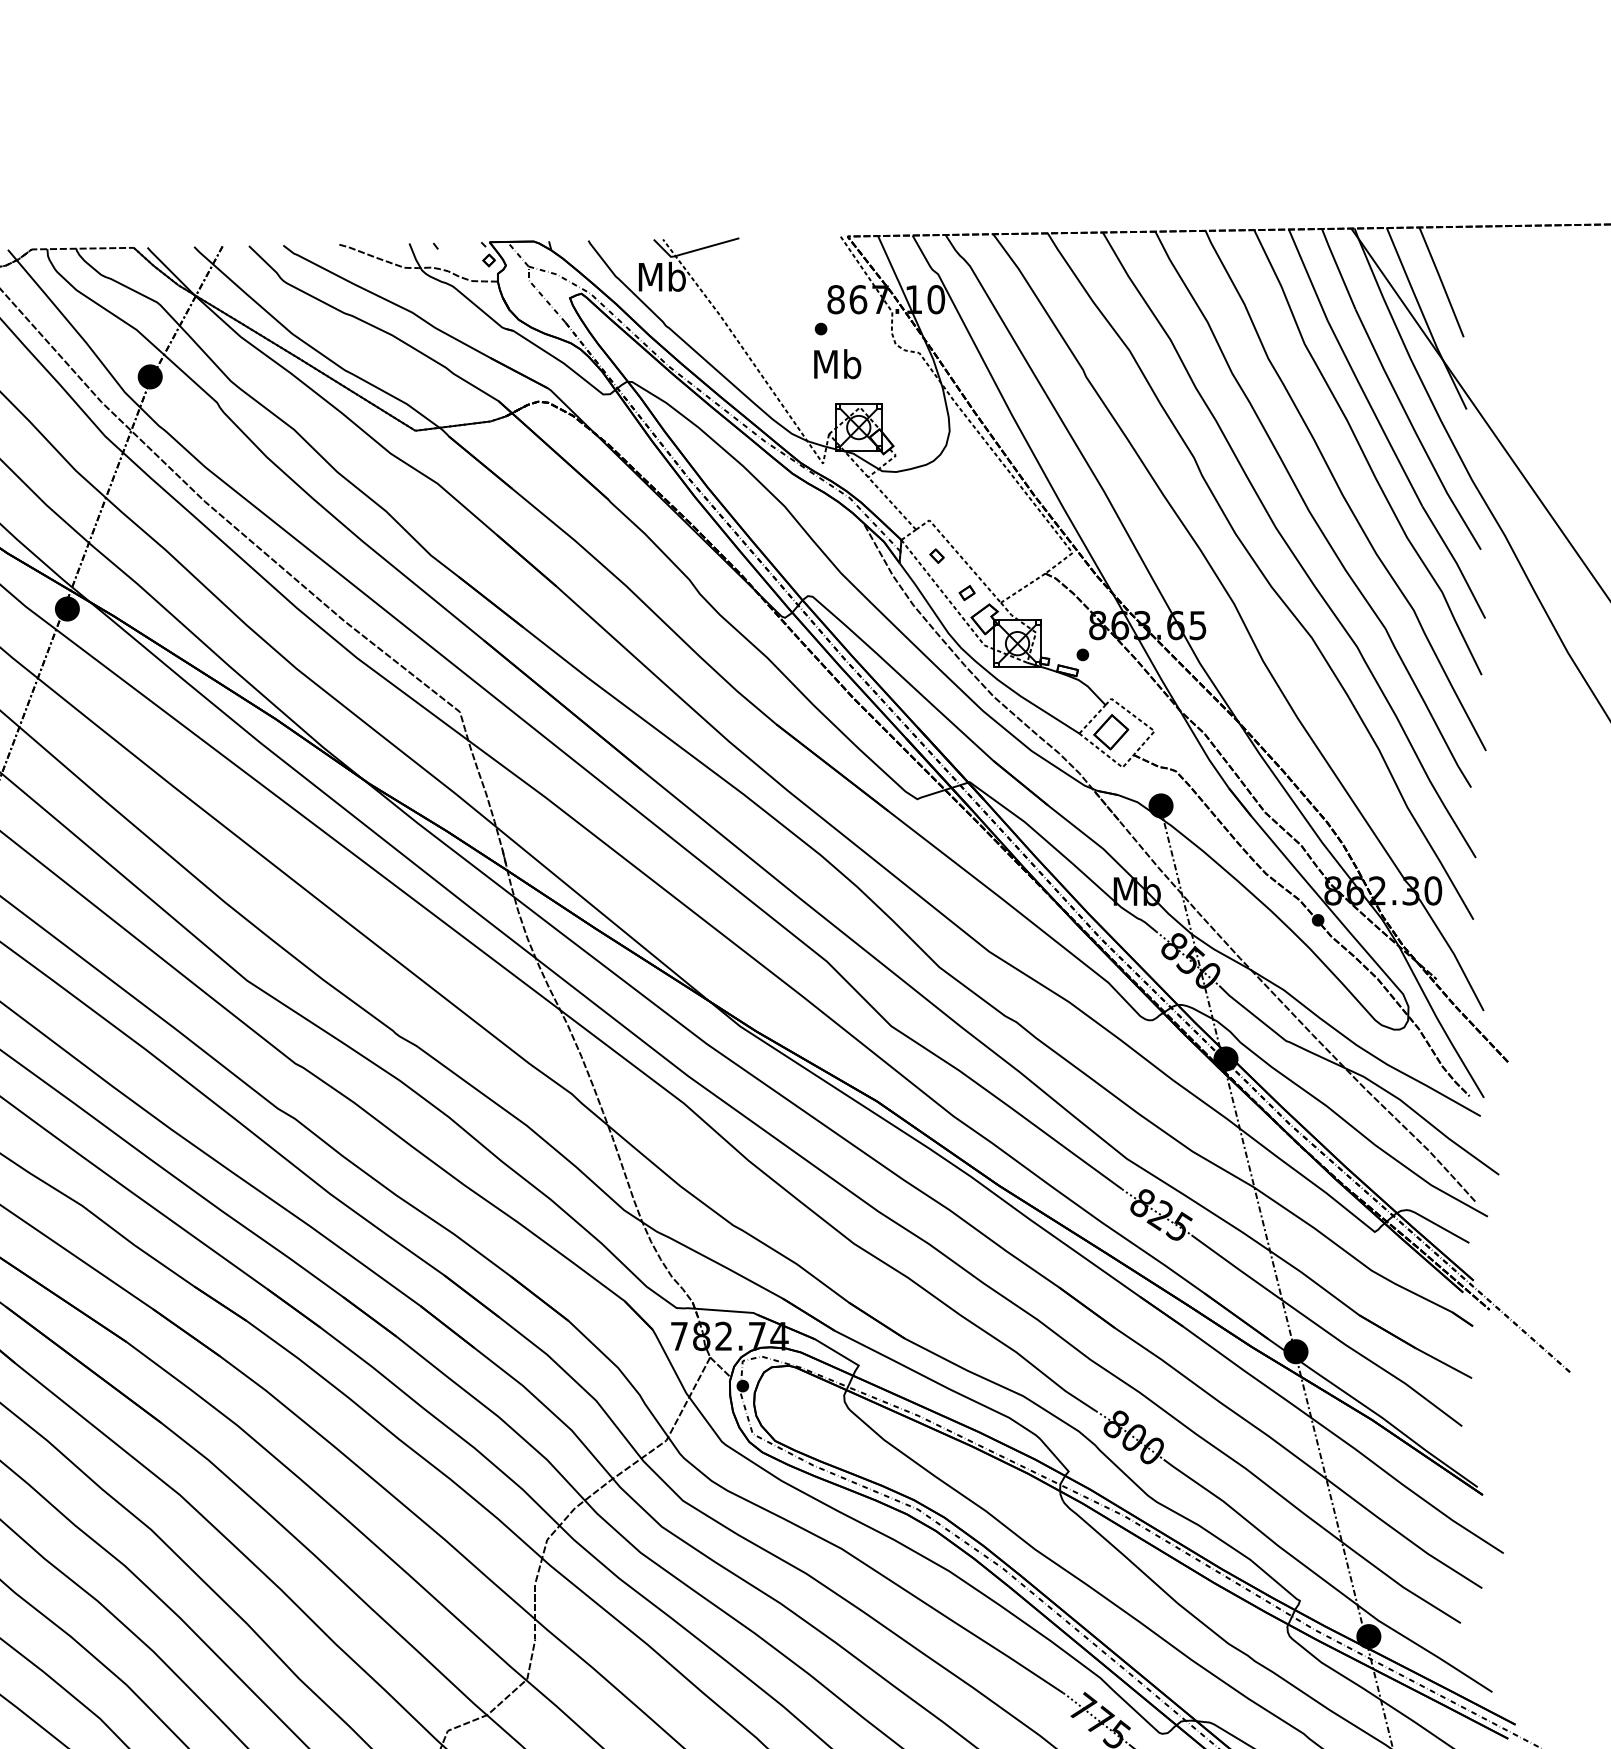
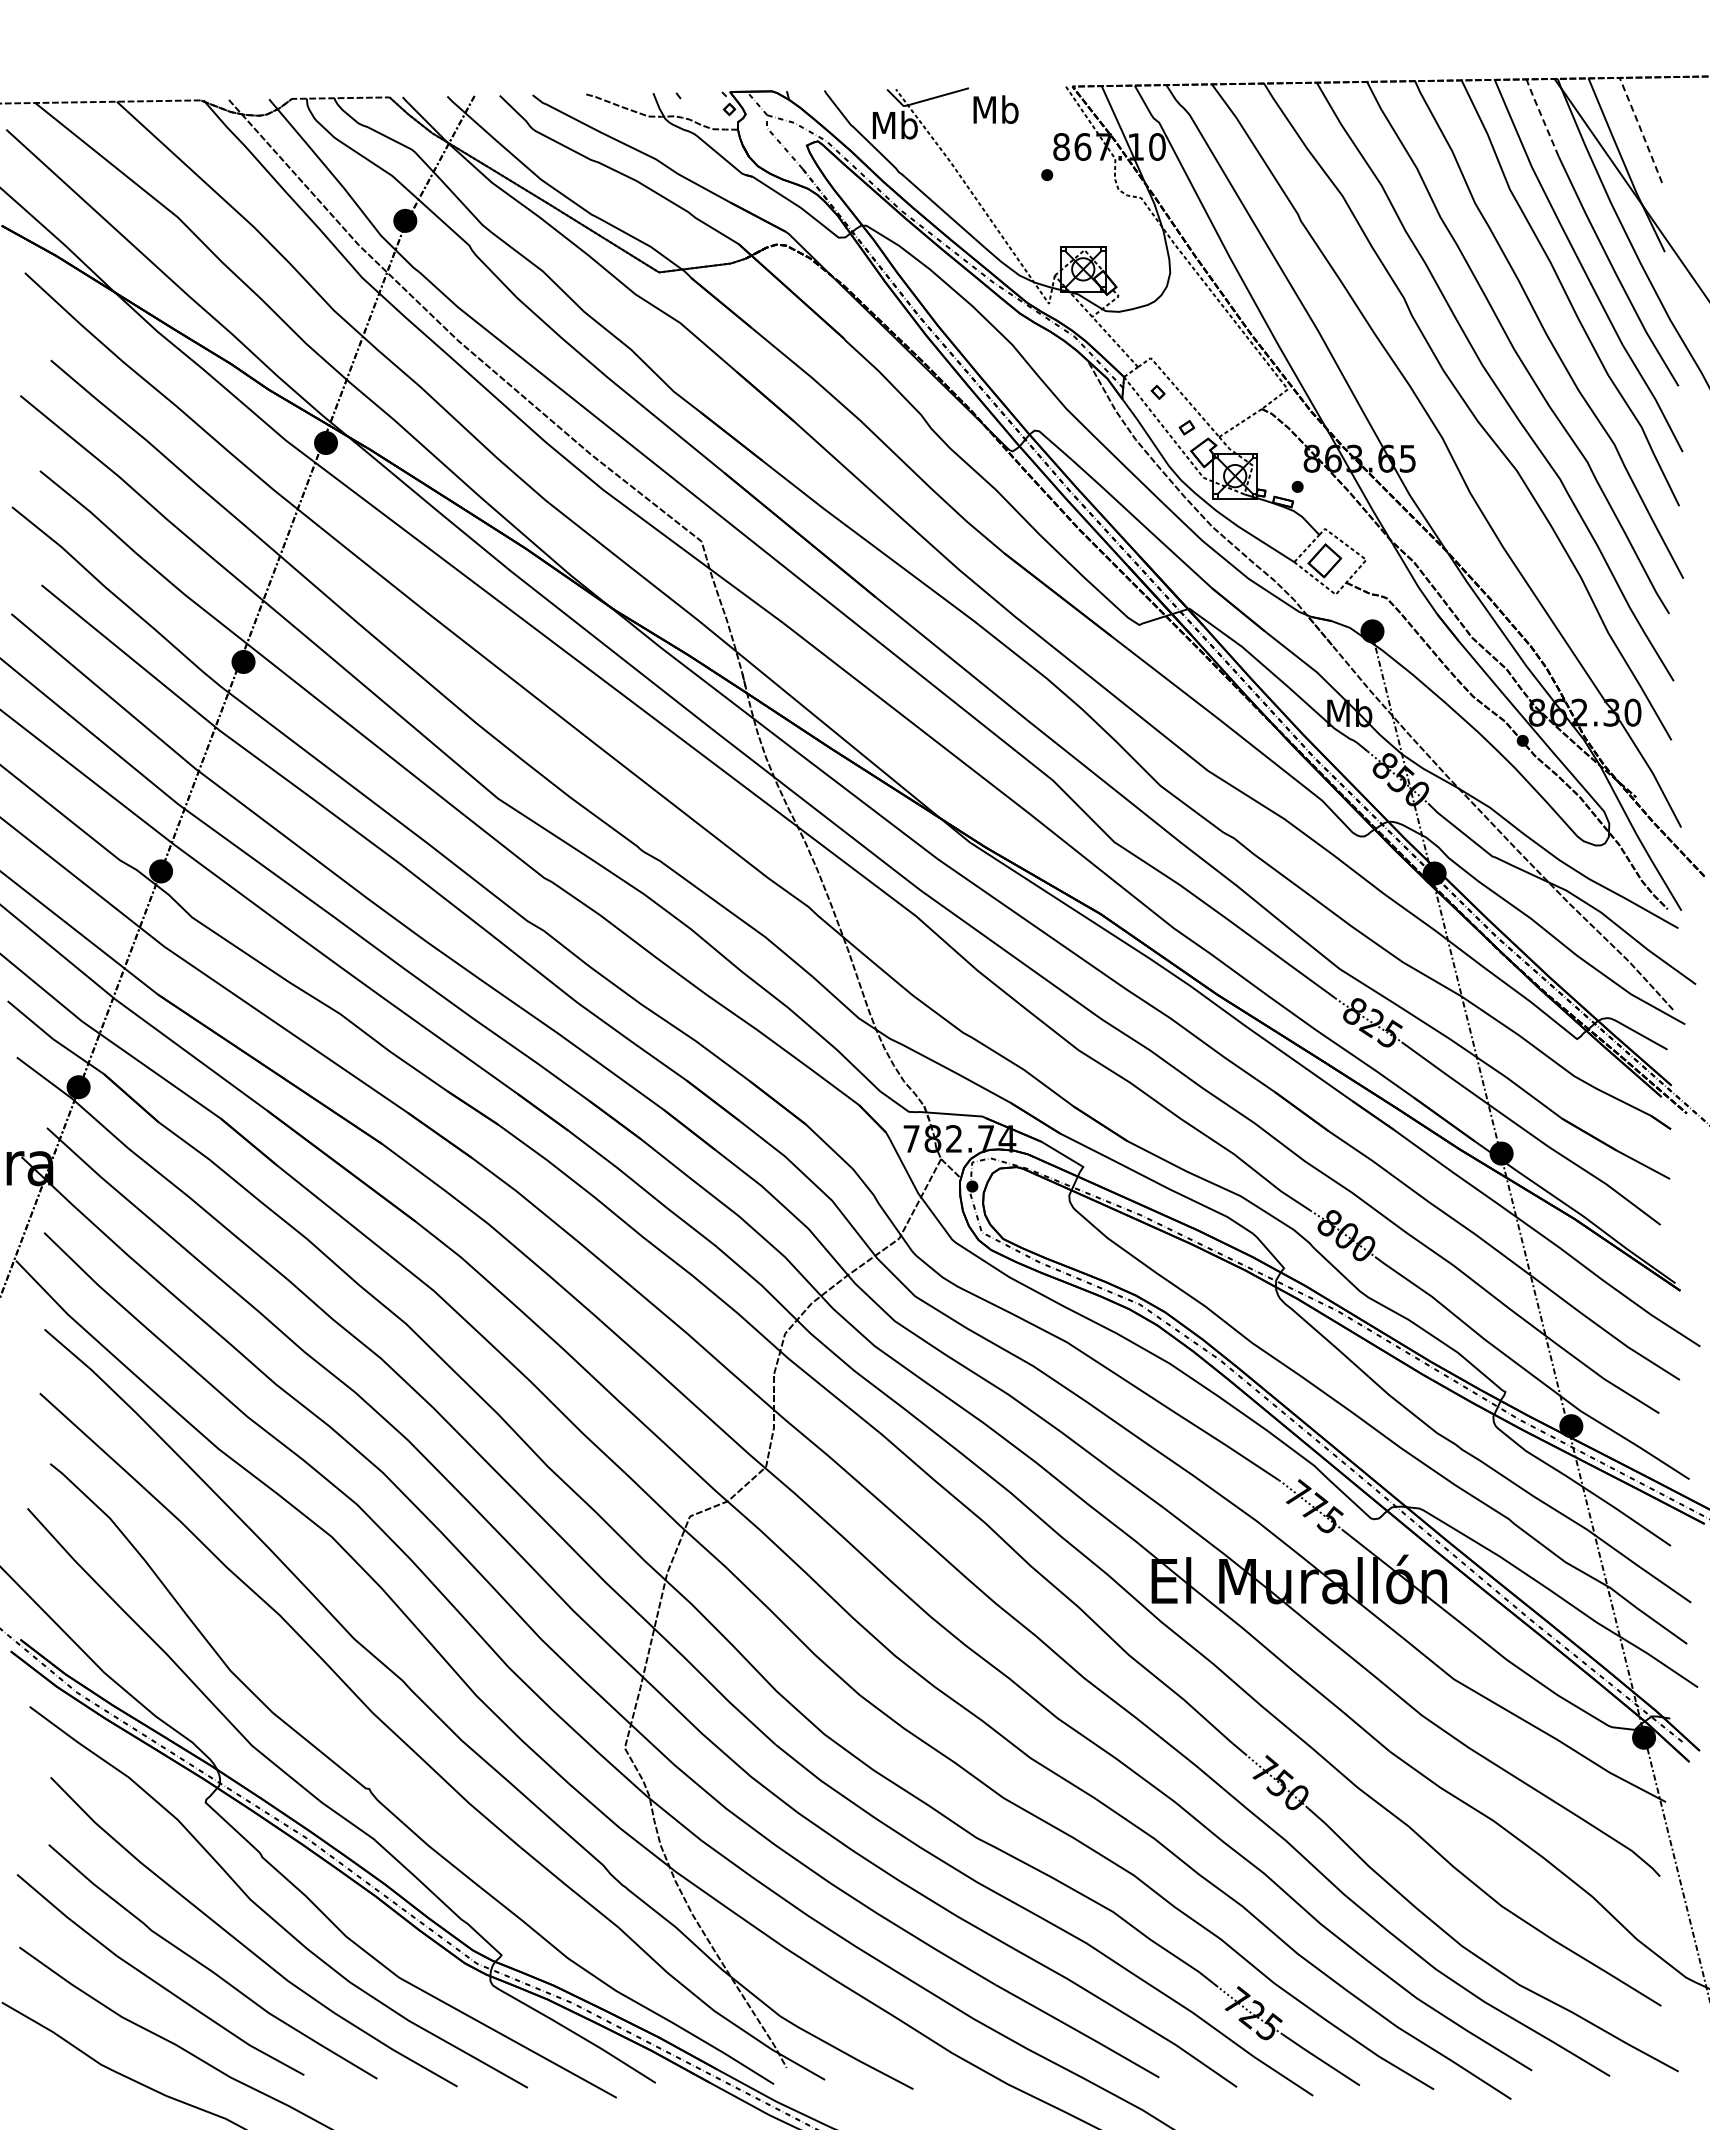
line: (1338, 268) -> (1542, 117), solid -> dashed
line: (1441, 281) -> (1640, 129), solid -> dashed
text: (837, 363) -> (995, 109), moved

